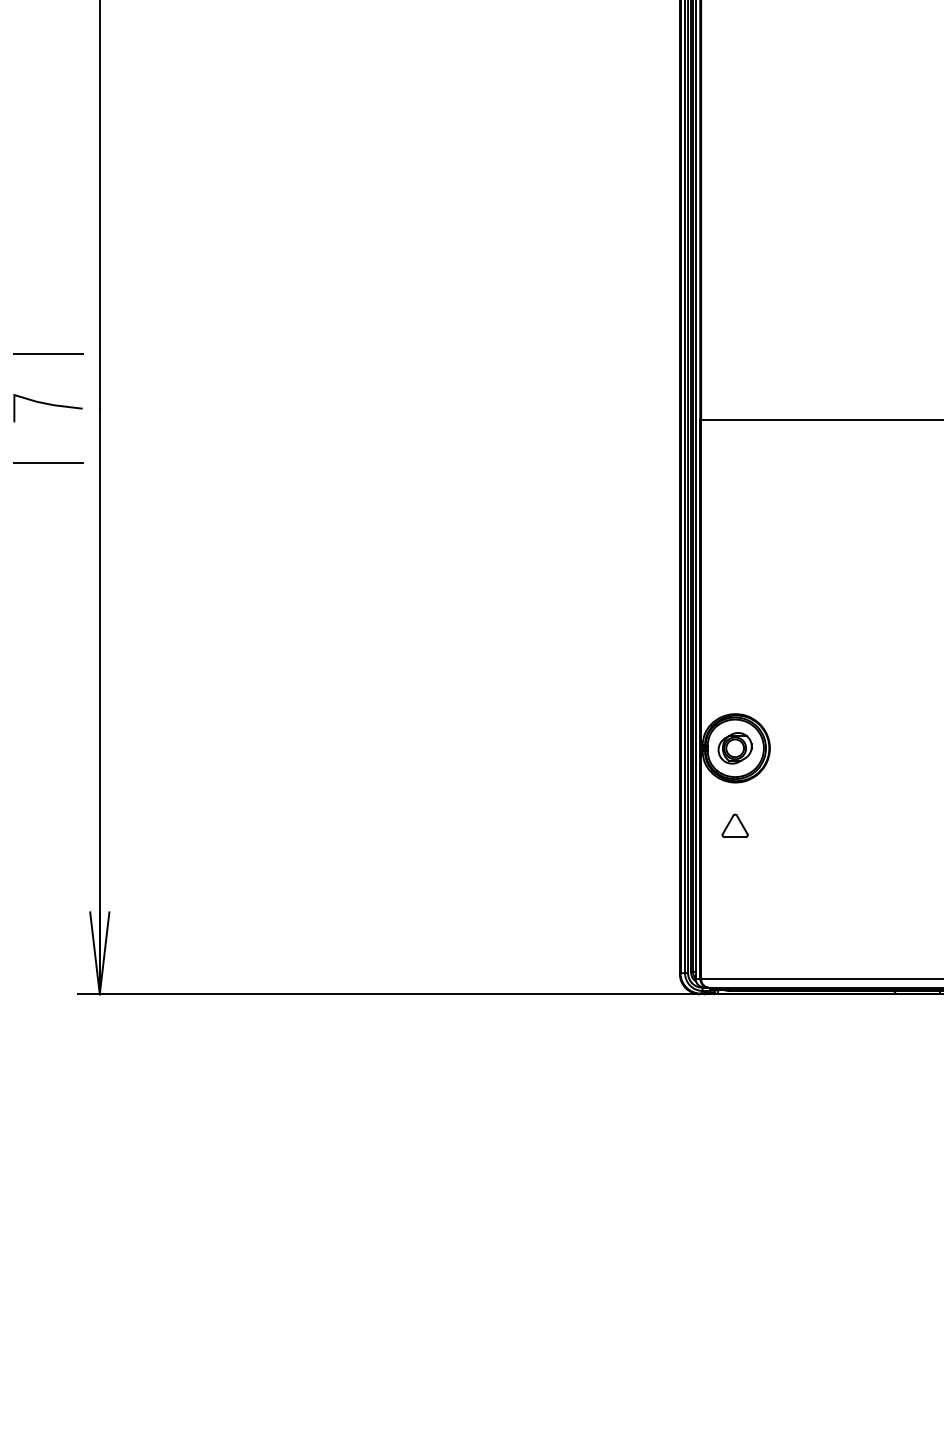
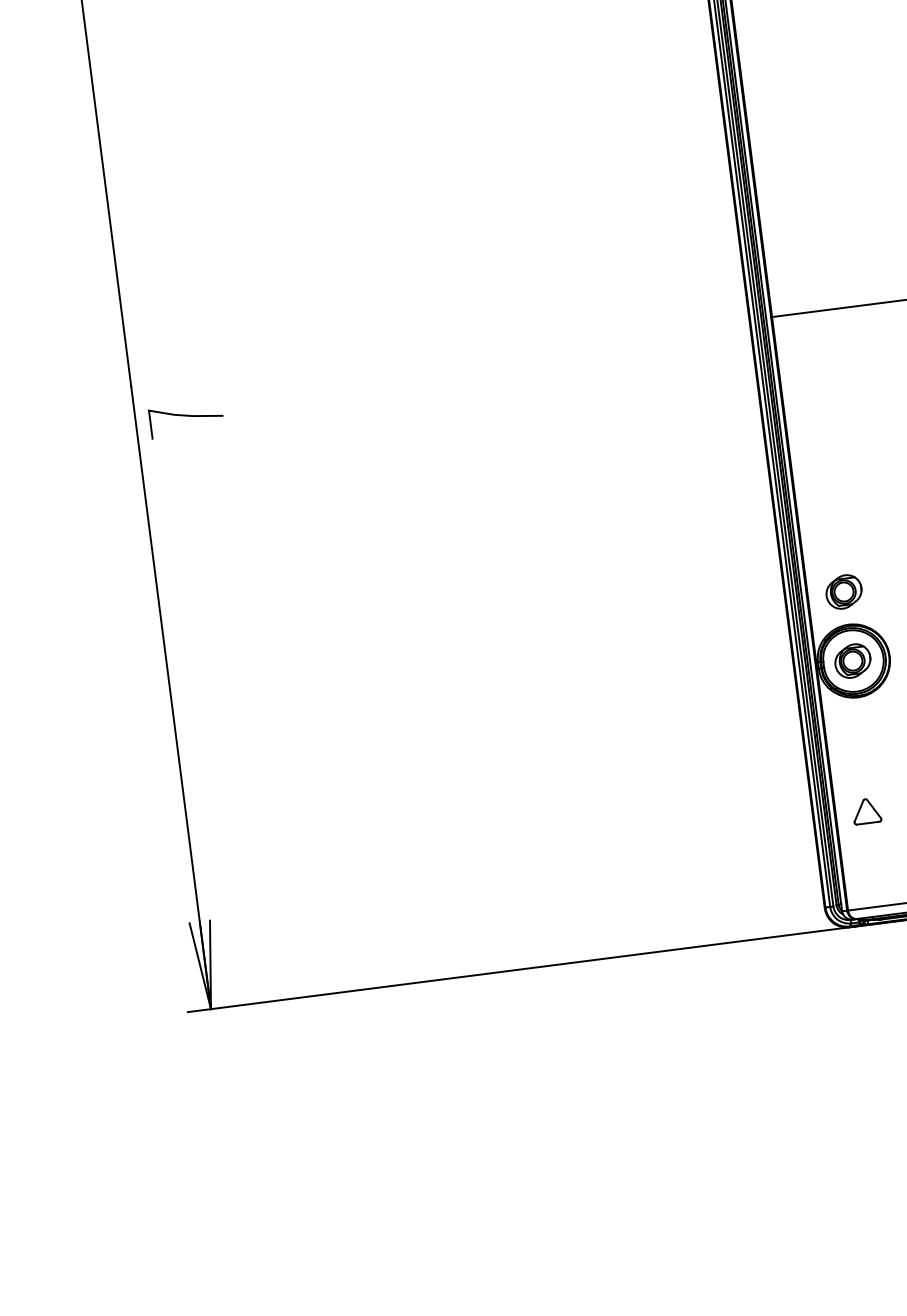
line: (48, 354) -> (69, 335), removed
curve: (48, 405) -> (186, 417), moved
line: (48, 463) -> (84, 451), removed
part: (734, 683) -> (843, 592), added
part: (734, 825) -> (865, 810), moved

